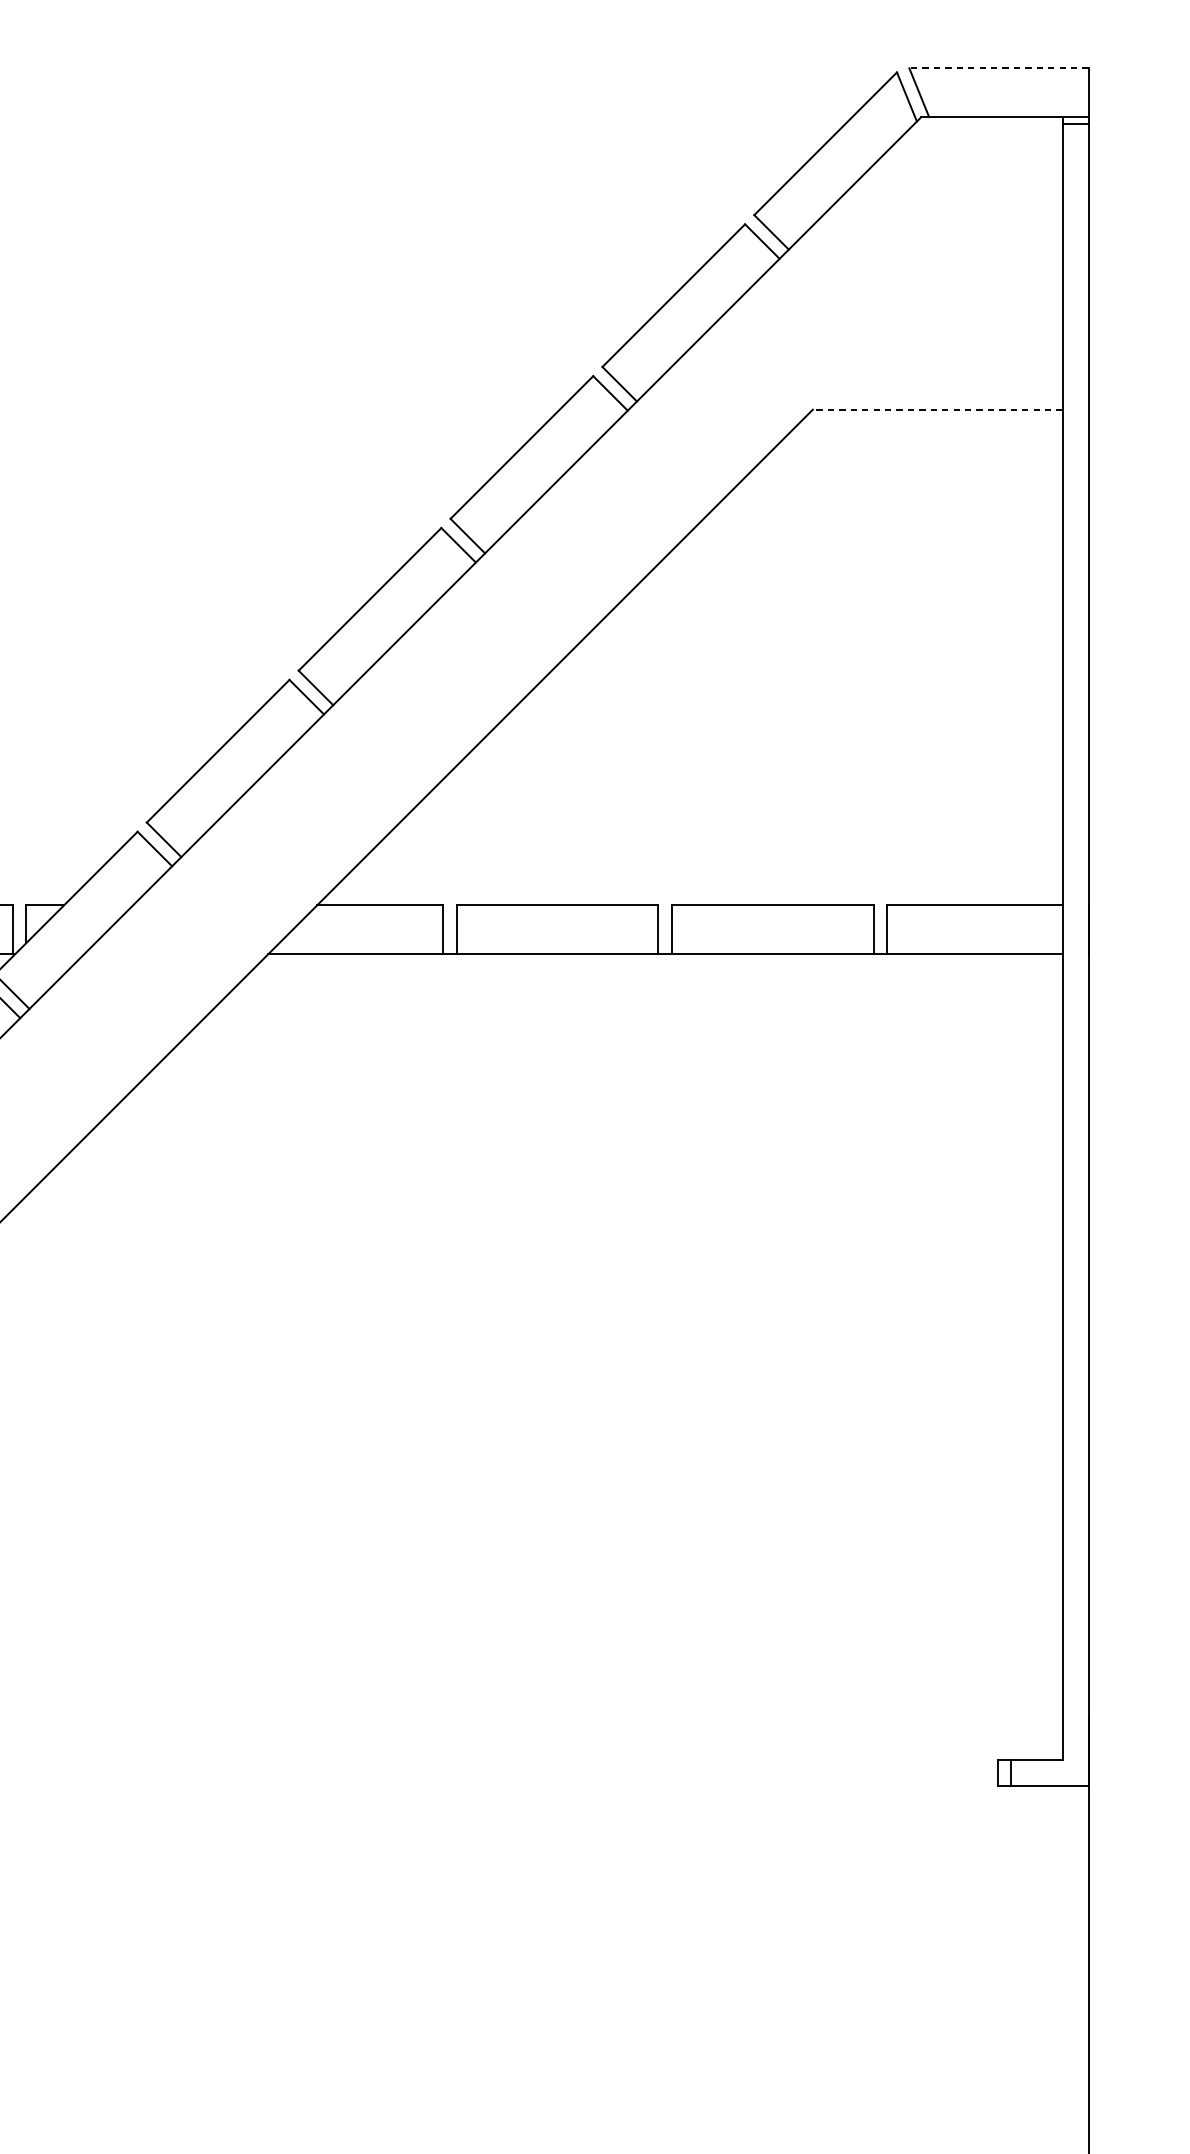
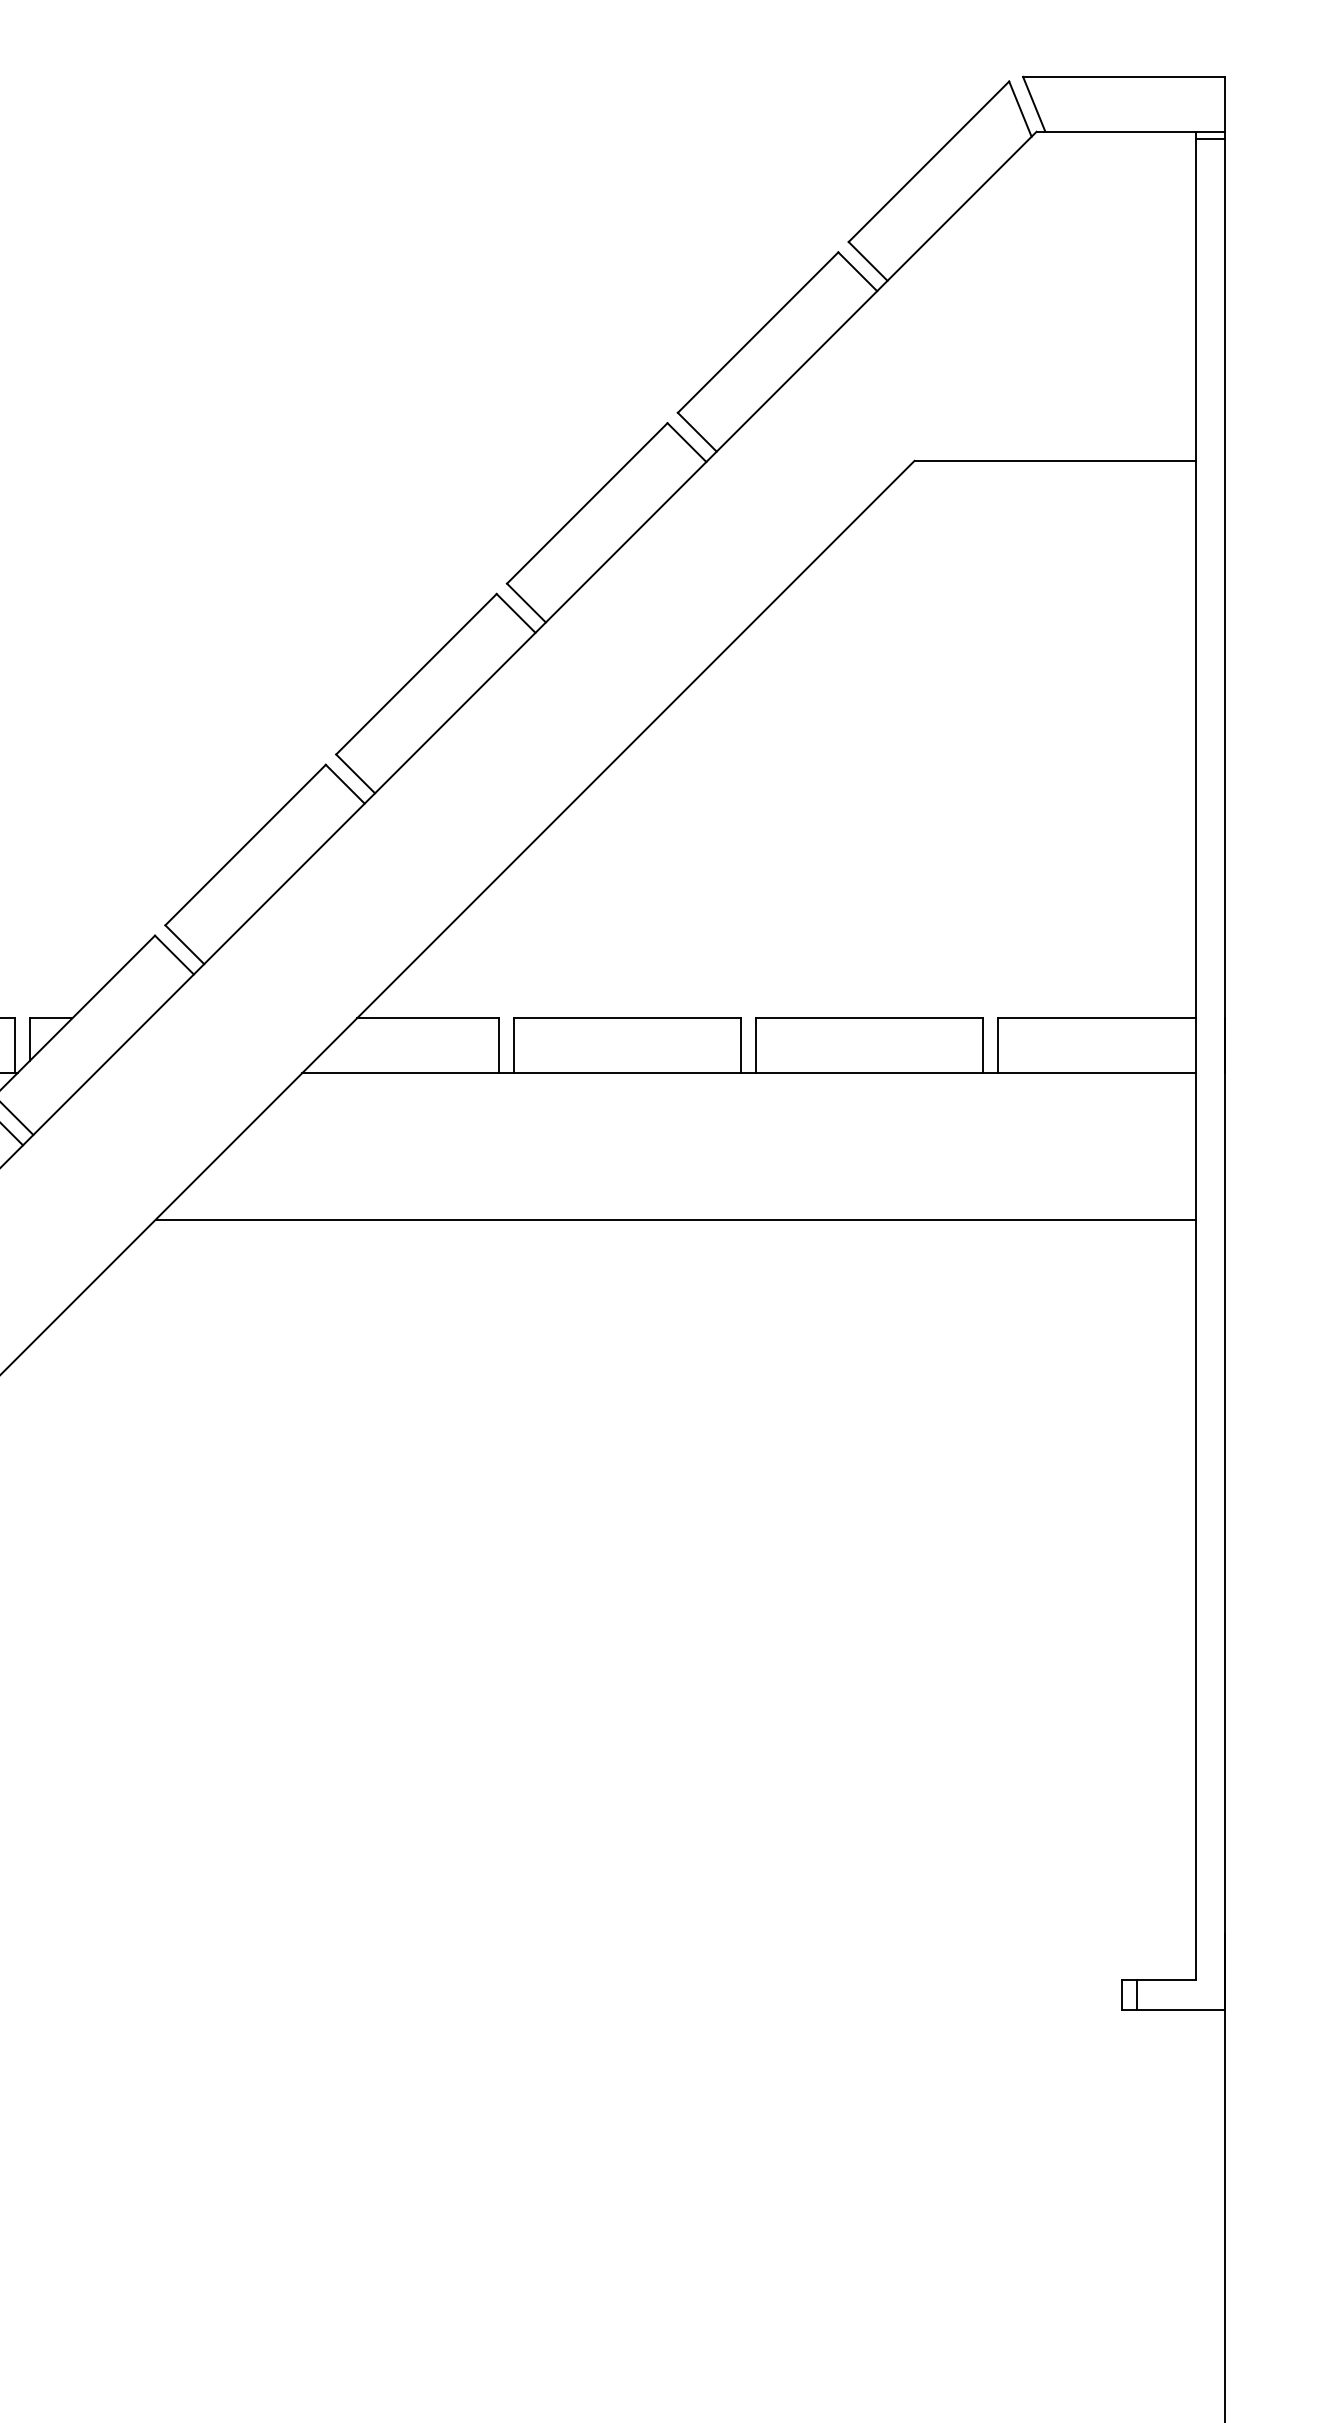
line: (998, 67) -> (1123, 76), dashed -> solid
line: (938, 409) -> (1055, 460), dashed -> solid
line: (600, 1084) -> (675, 1219), added

